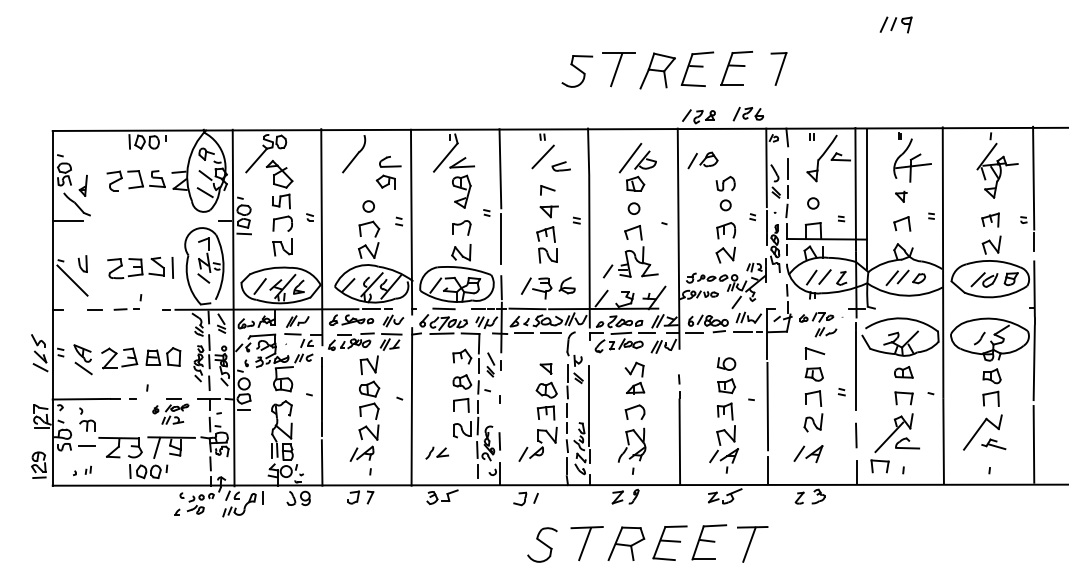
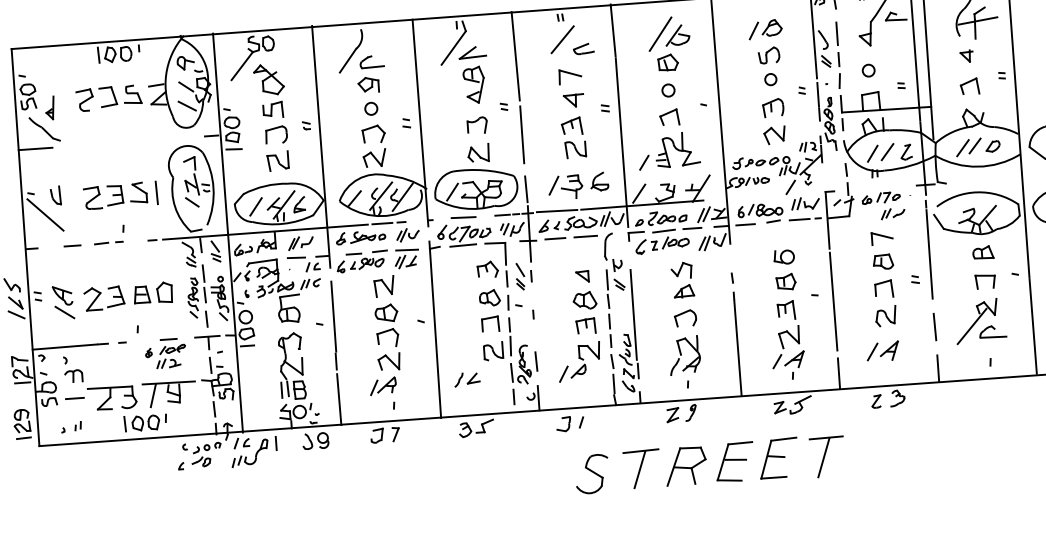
part: (702, 160) -> (764, 29), moved
part: (388, 172) -> (370, 74), moved
part: (547, 190) -> (570, 76), size x1.43
part: (879, 466) -> (963, 359), removed

